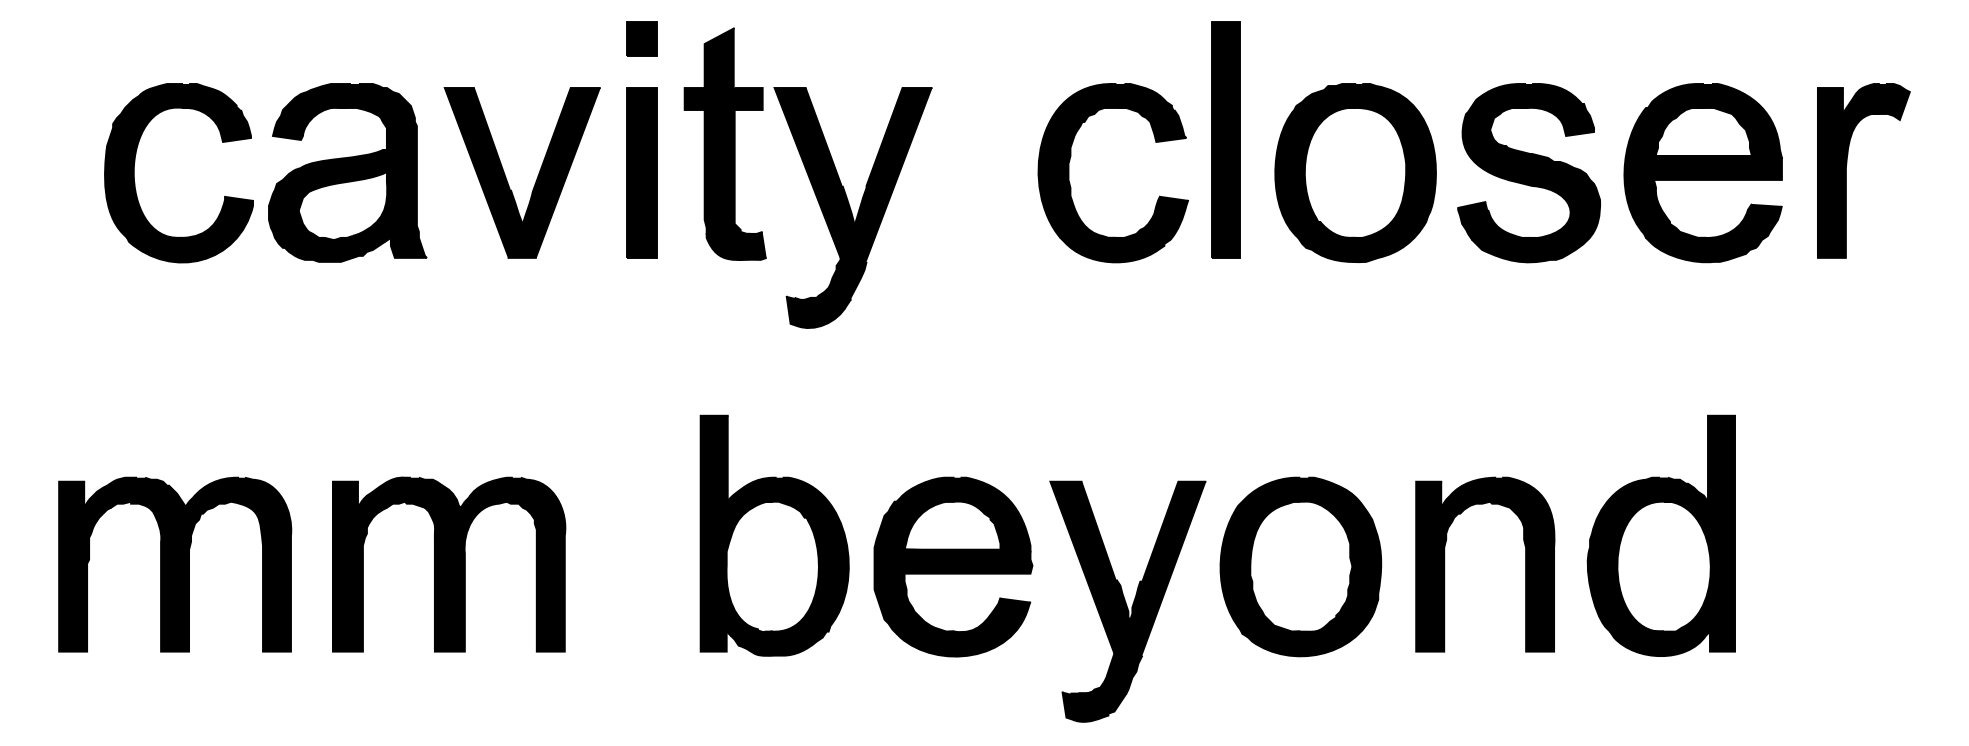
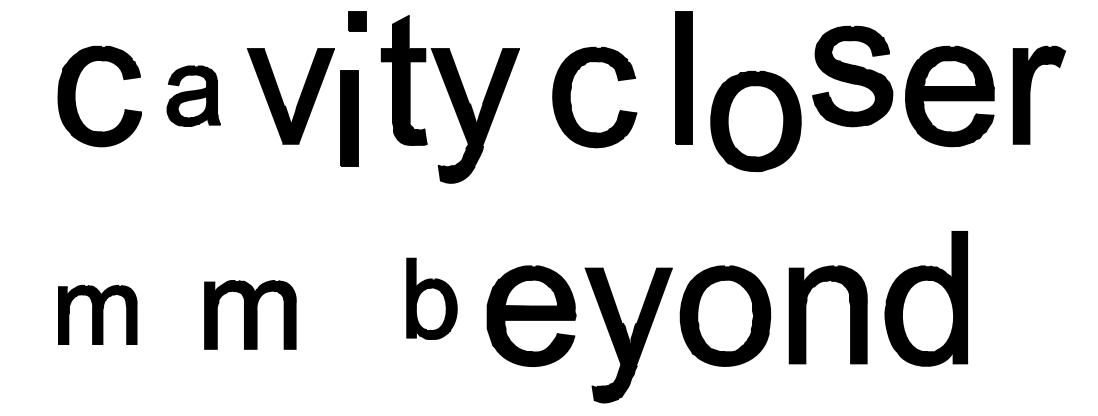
part: (347, 171) -> (193, 95), size x0.6
part: (641, 173) -> (349, 118), moved
part: (1354, 173) -> (755, 121), moved
part: (1528, 173) -> (852, 76), moved
part: (1071, 183) -> (571, 103), moved
part: (773, 535) -> (431, 298), size x0.6
part: (174, 563) -> (97, 314), size x0.6
part: (449, 563) -> (250, 314), size x0.7

